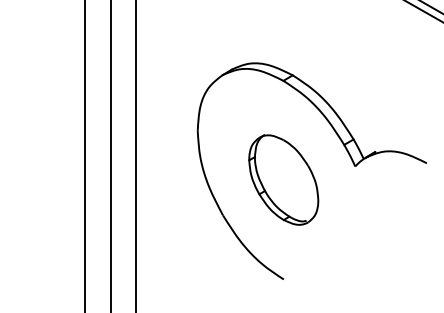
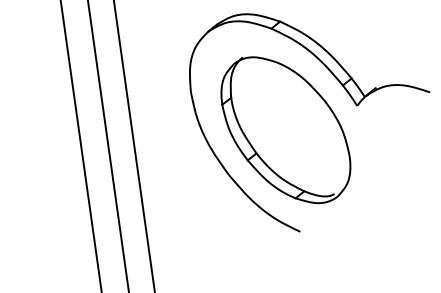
part: (283, 179) -> (285, 129), size x1.67

